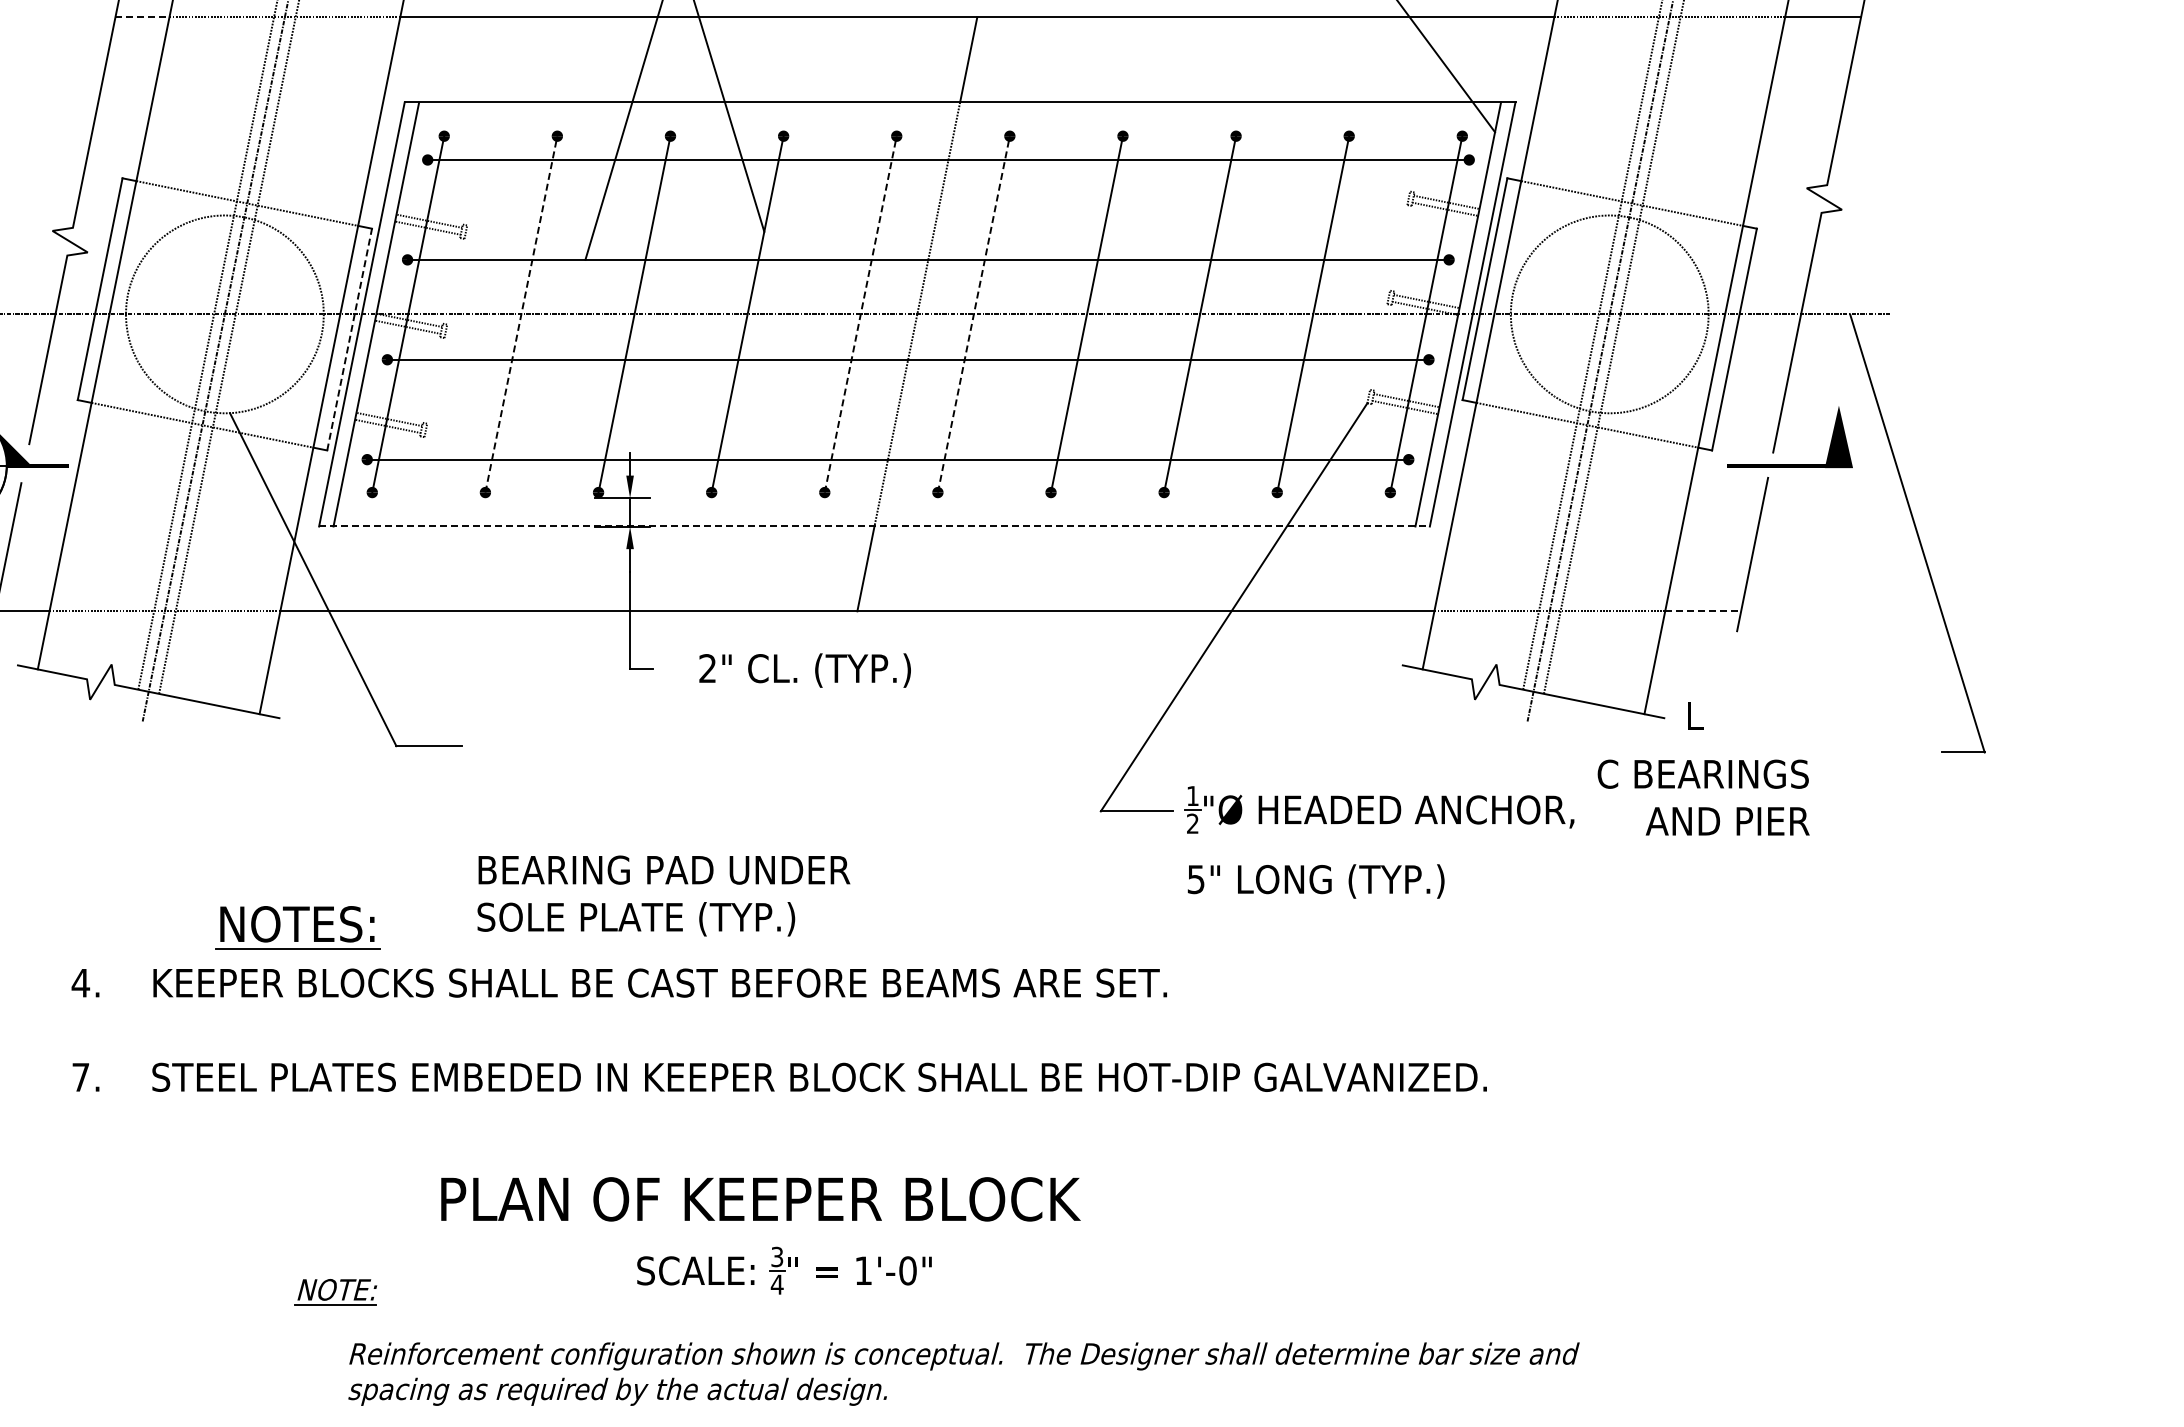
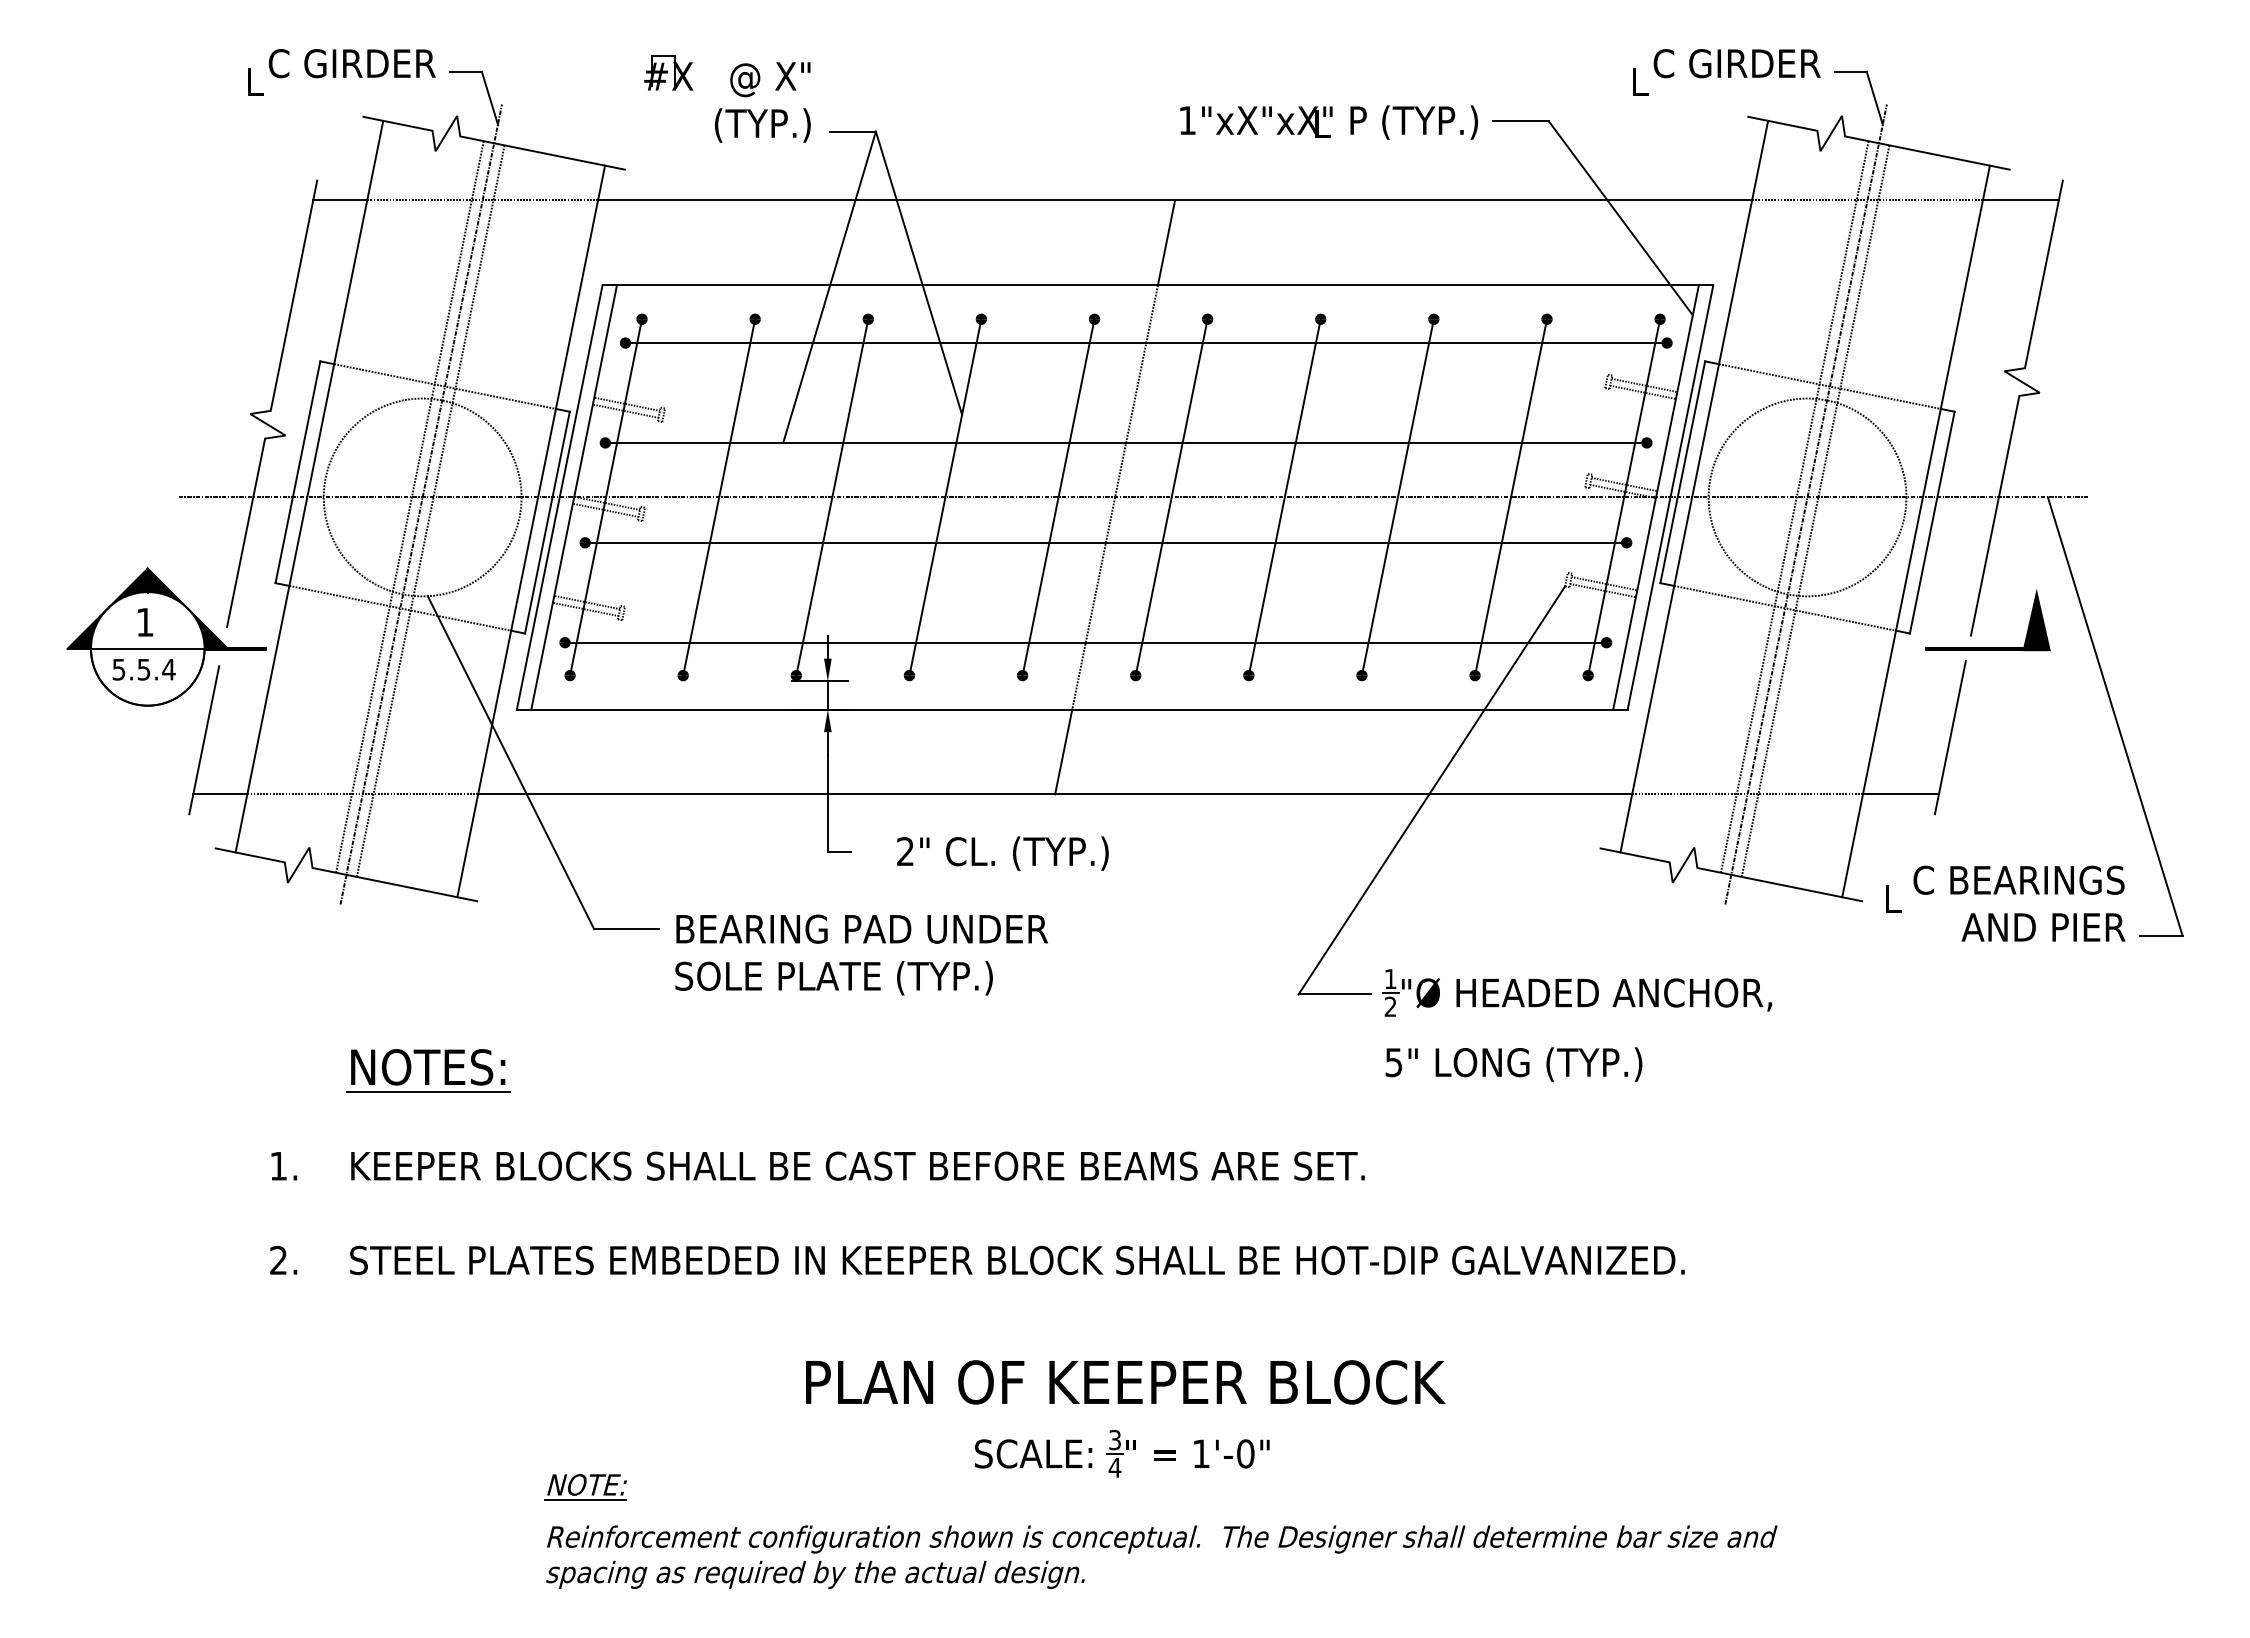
line: (142, 17) -> (340, 200), dashed -> solid
line: (521, 314) -> (719, 497), dashed -> solid
line: (860, 314) -> (1058, 497), dashed -> solid
line: (973, 314) -> (1171, 497), dashed -> solid
line: (349, 339) -> (547, 522), dashed -> solid
line: (874, 526) -> (1072, 709), dashed -> solid
line: (1702, 611) -> (1900, 794), dashed -> solid
text: (1703, 797) -> (2019, 903), moved
text: (663, 895) -> (861, 954), moved
part: (297, 927) -> (428, 1070), moved
text: (80, 983) -> (278, 1166), 4. -> 1.
text: (80, 1076) -> (278, 1259), 7. -> 2.
text: (760, 1199) -> (1125, 1382), moved
part: (784, 1270) -> (1122, 1453), moved
part: (335, 1292) -> (585, 1487), moved

